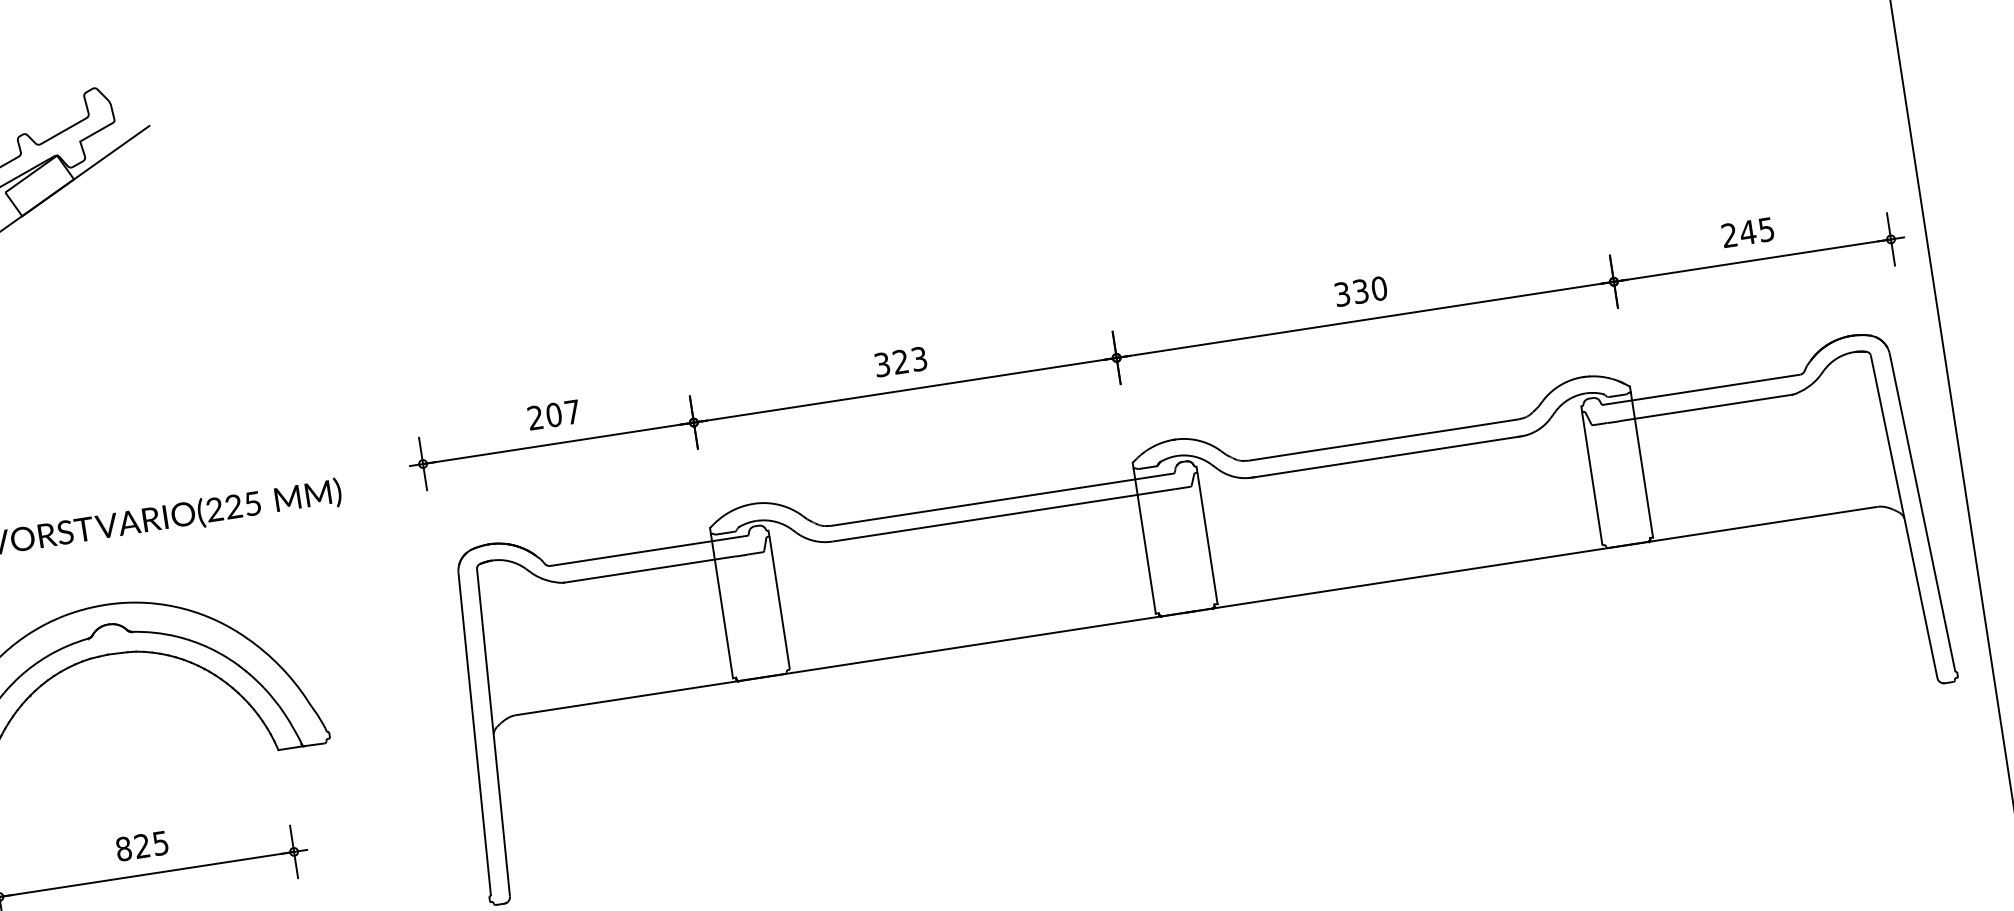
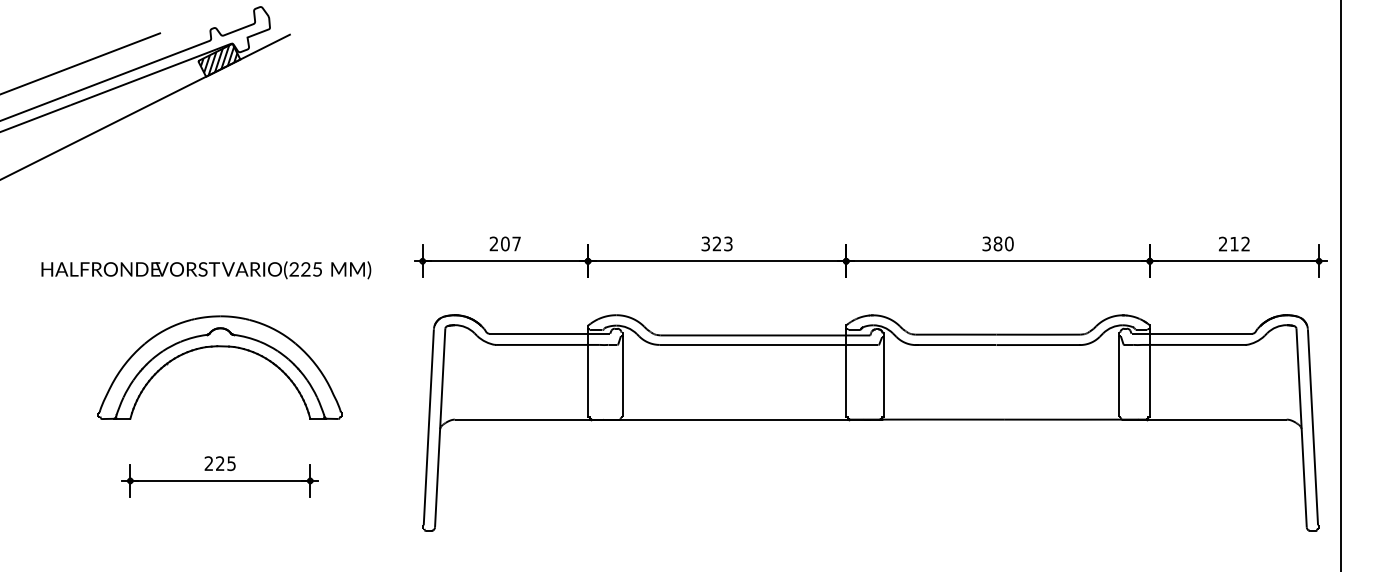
hatch: (38, 186) -> (218, 60), added
text: (1756, 230) -> (1239, 243), 245 -> 212
text: (1359, 290) -> (997, 243), 330 -> 380
text: (123, 848) -> (208, 463), 825 -> 225

